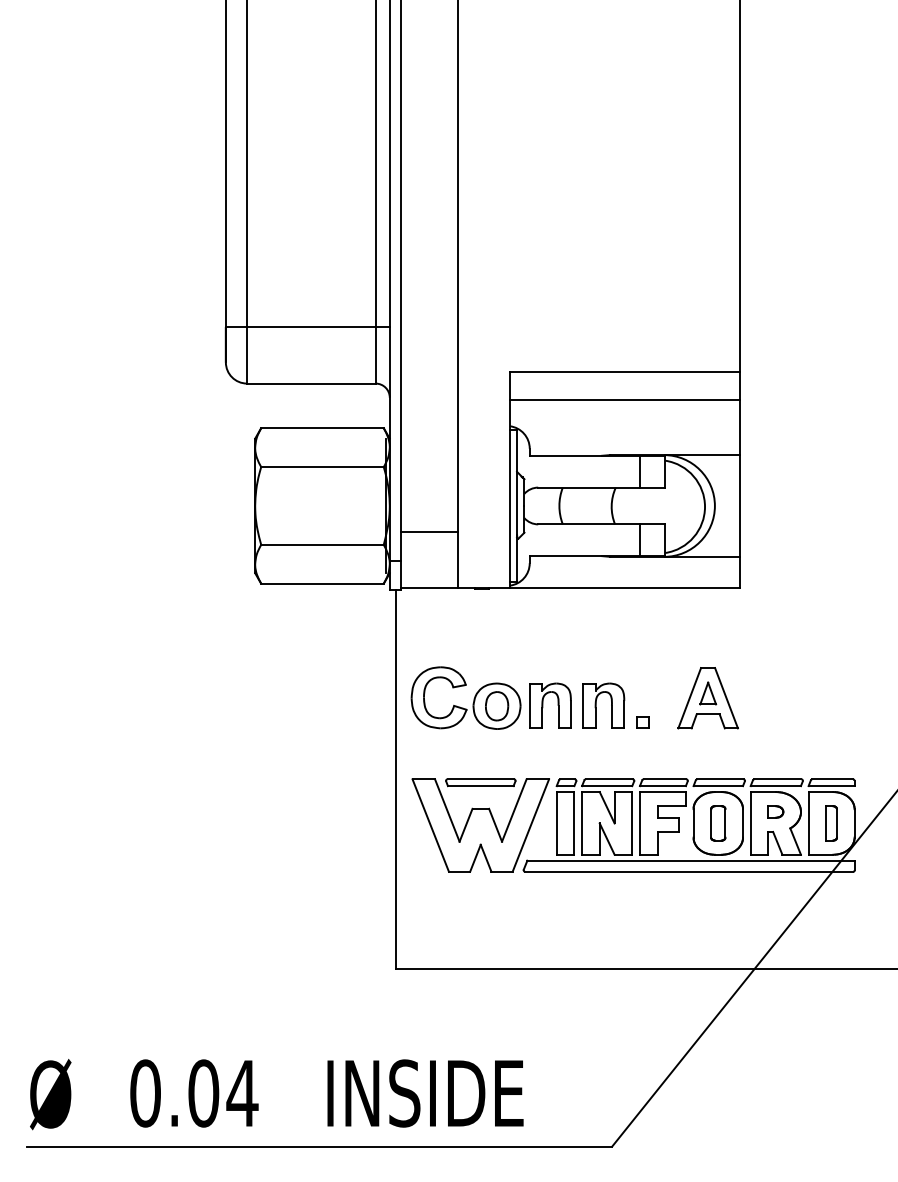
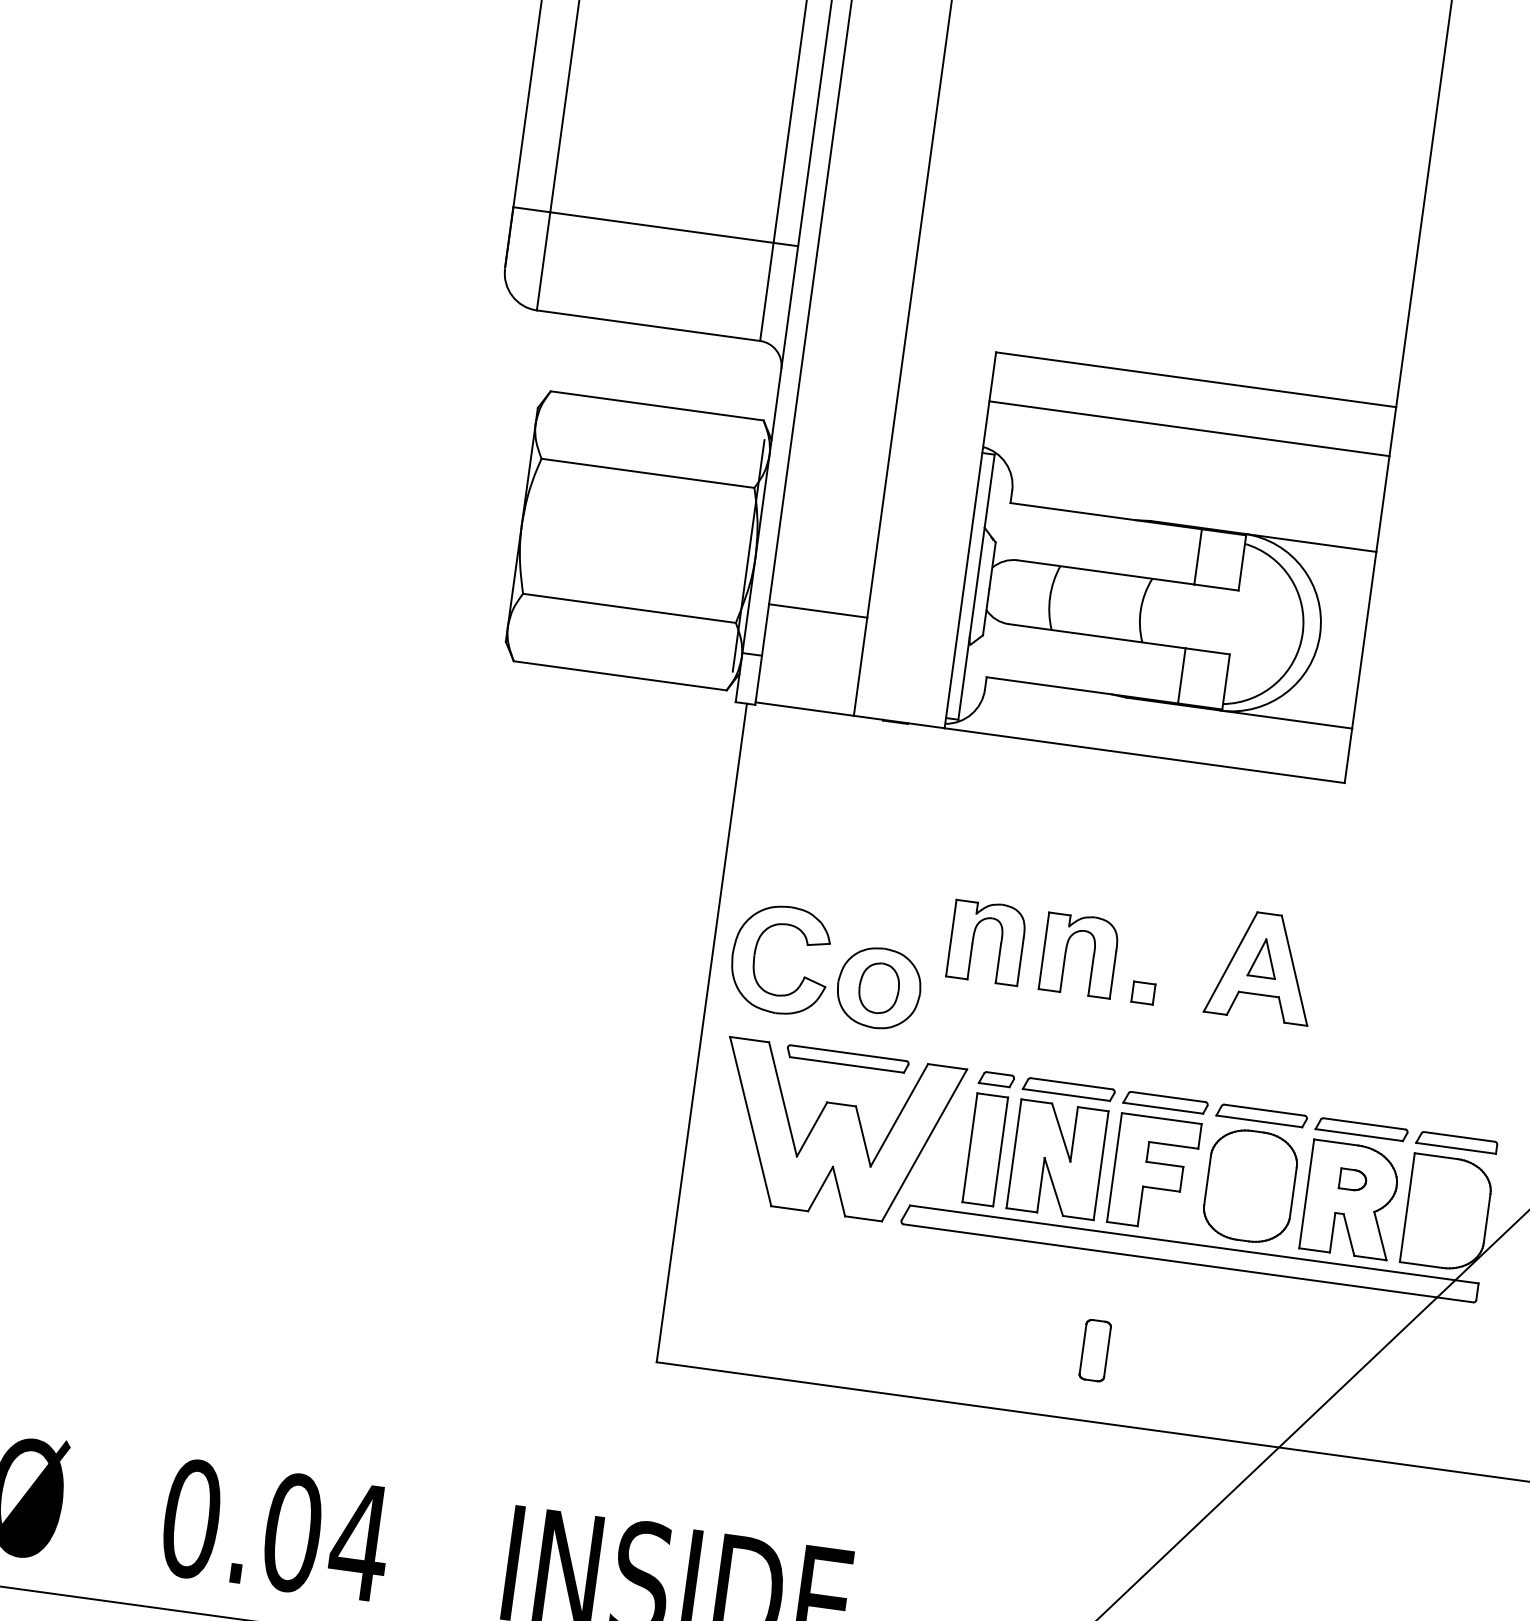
part: (473, 698) -> (840, 969), moved
part: (718, 823) -> (1095, 1350), moved
part: (831, 823) -> (1447, 1213), removed

